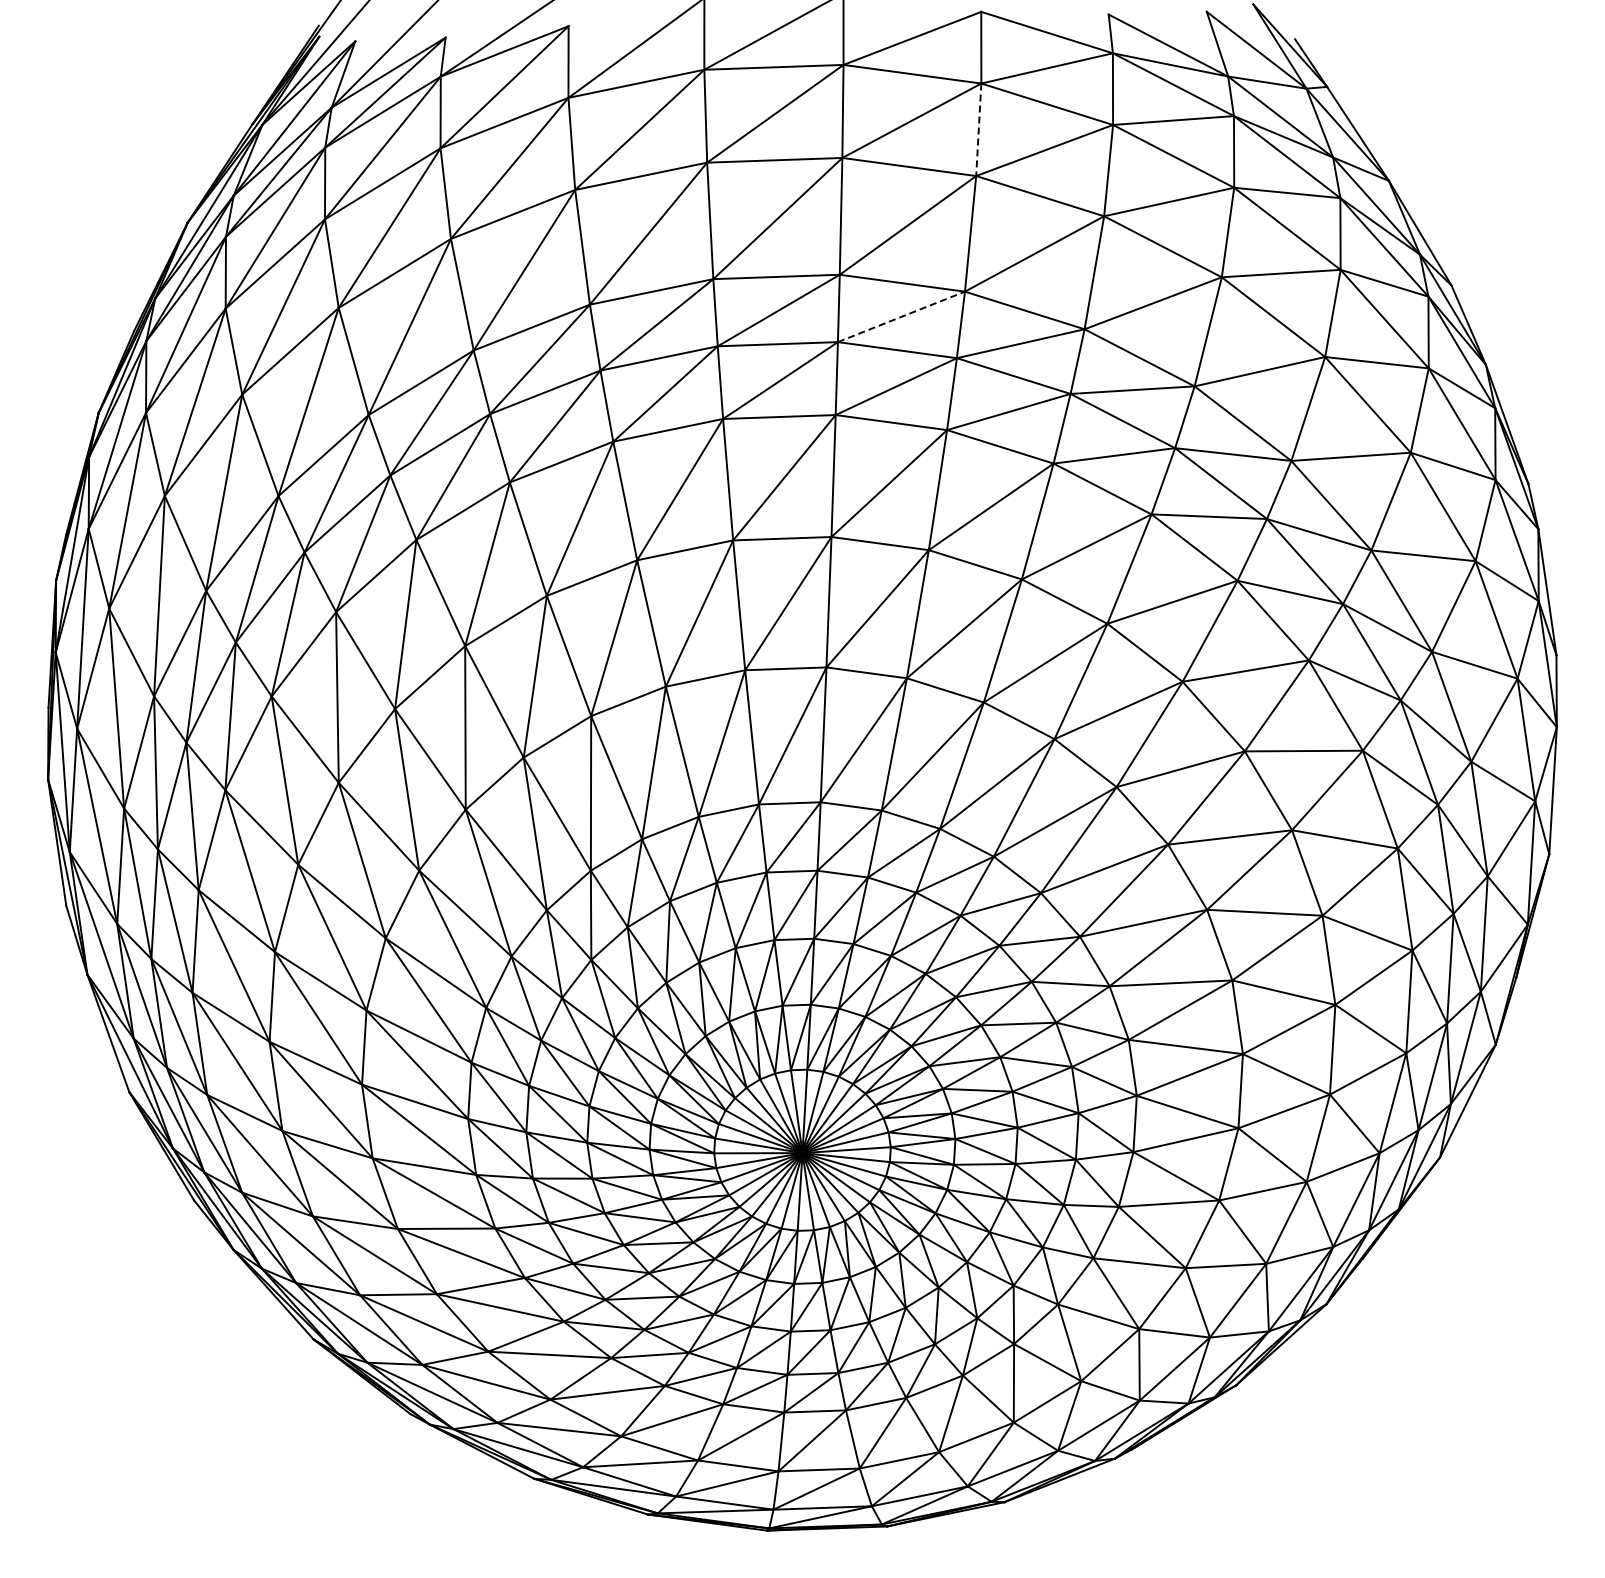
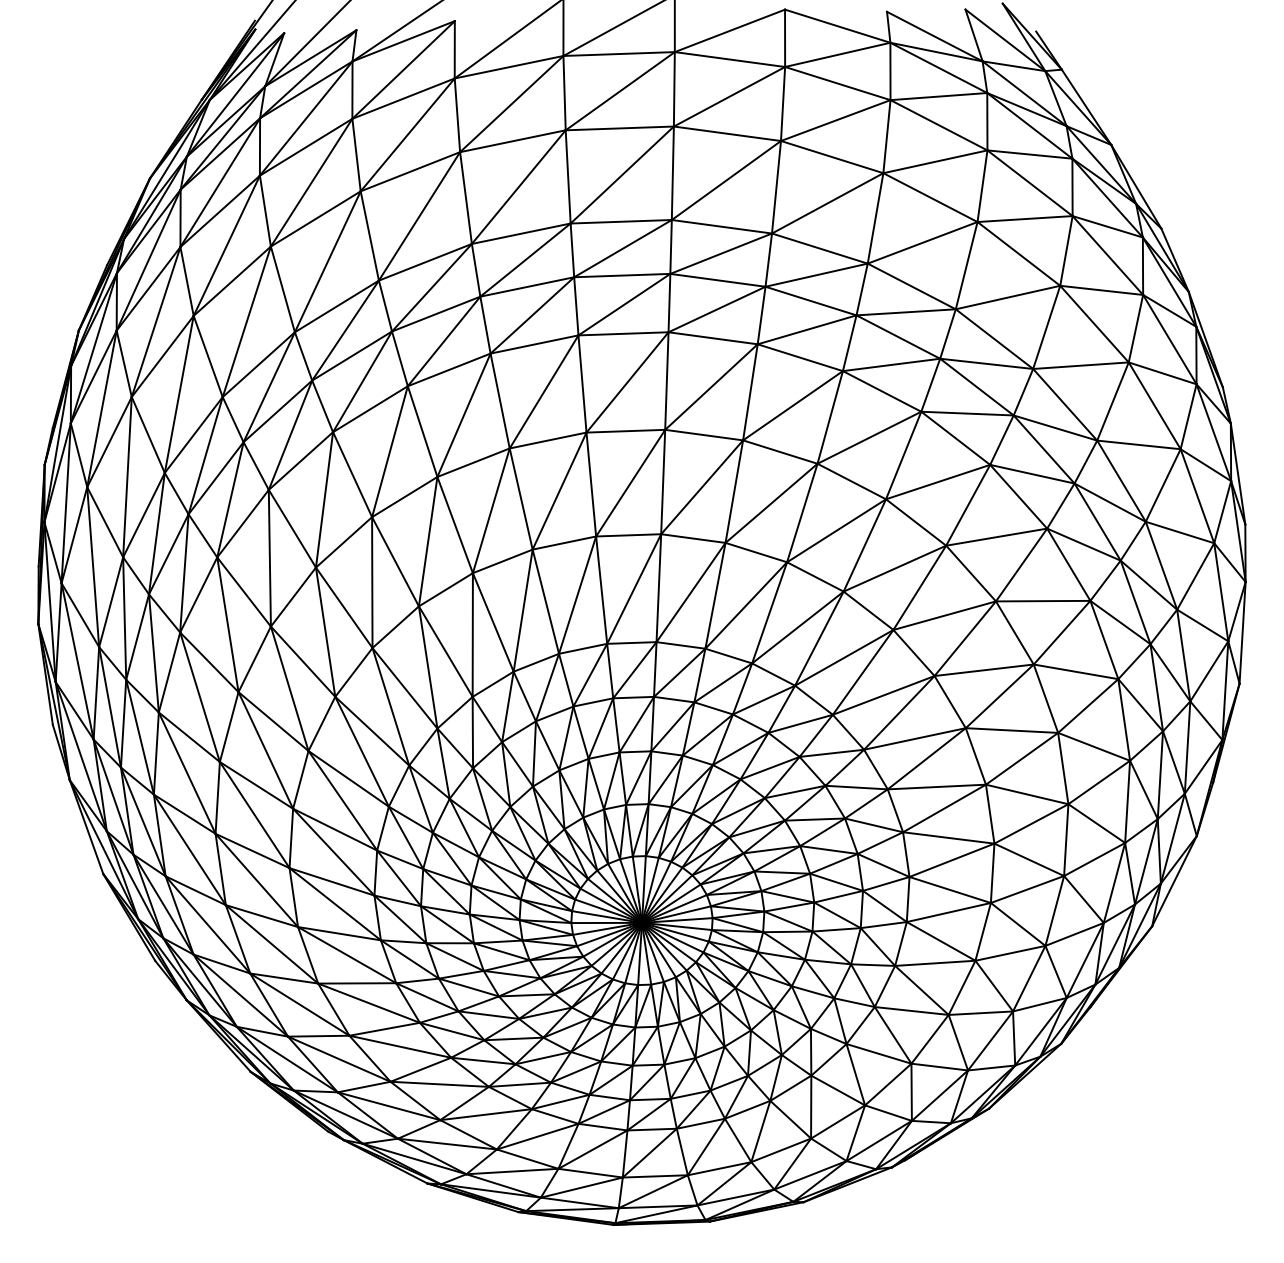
line: (978, 130) -> (782, 104), dashed -> solid
line: (901, 316) -> (721, 253), dashed -> solid

